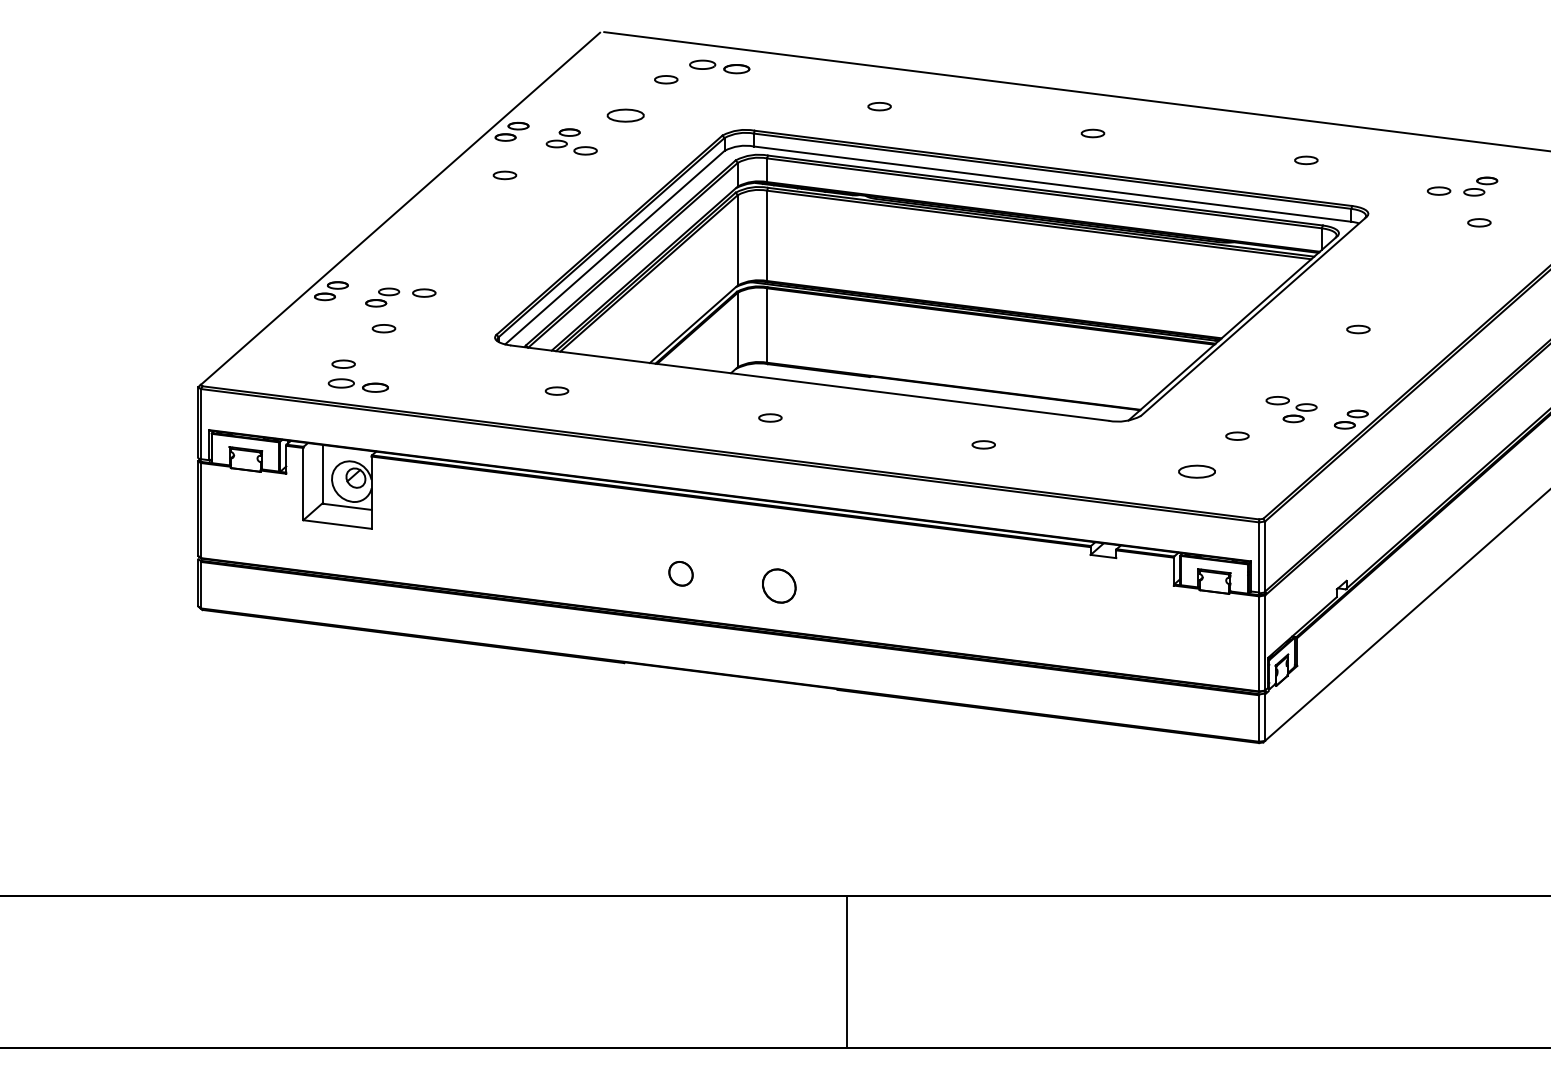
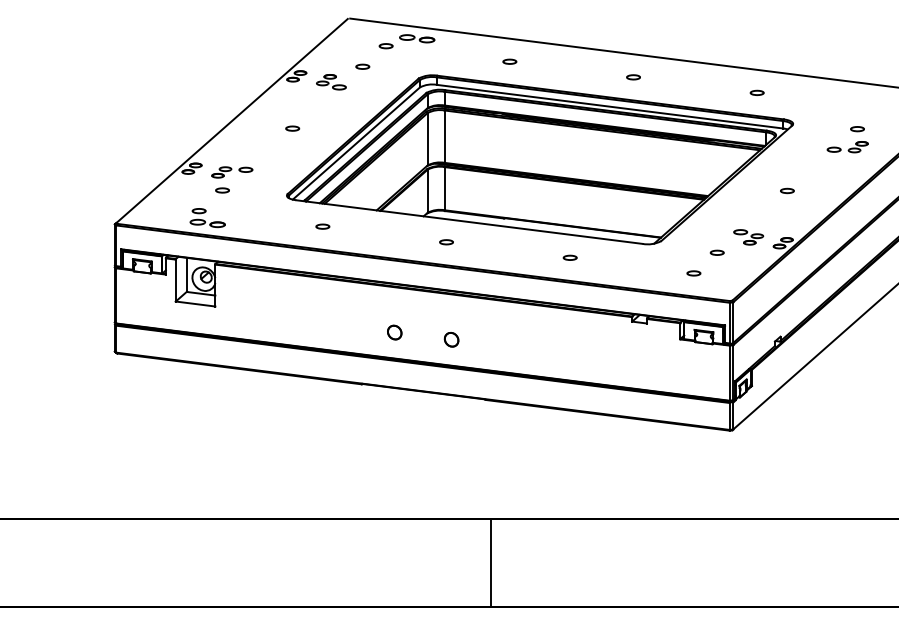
part: (625, 114) -> (362, 66), size x0.62
part: (504, 175) -> (292, 128), moved
part: (1462, 187) -> (847, 147), moved
part: (1196, 471) -> (693, 273), size x0.62
part: (778, 585) -> (451, 339), size x0.71

